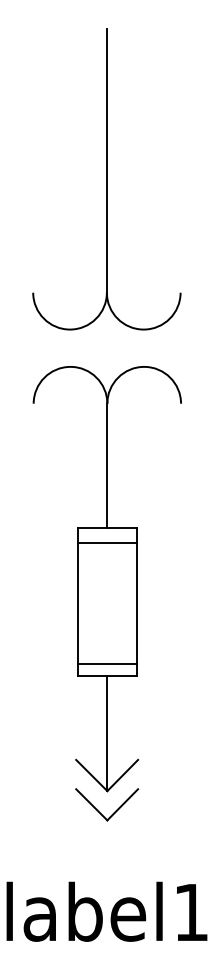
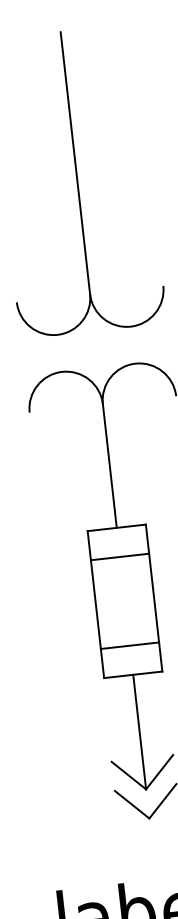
line: (107, 543) -> (120, 557), moved
line: (107, 663) -> (130, 645), moved

